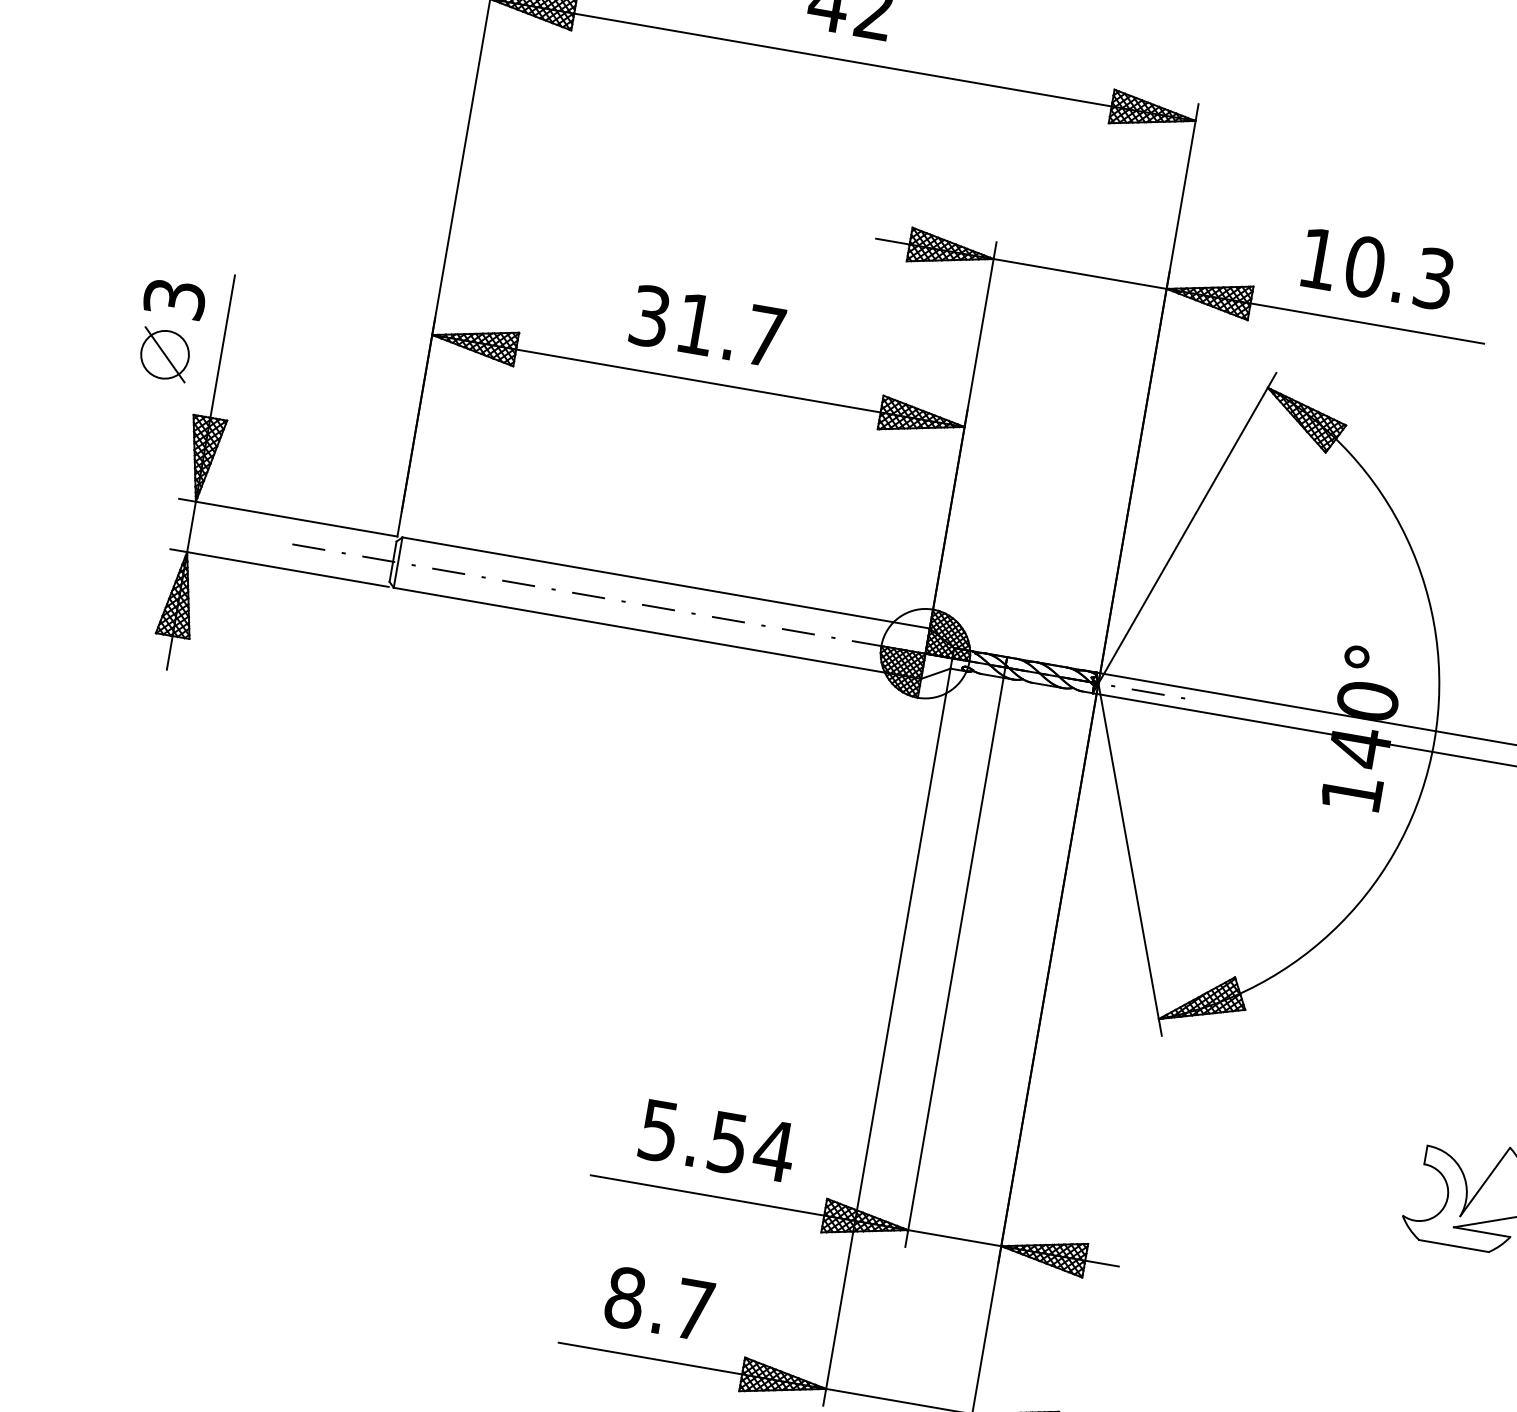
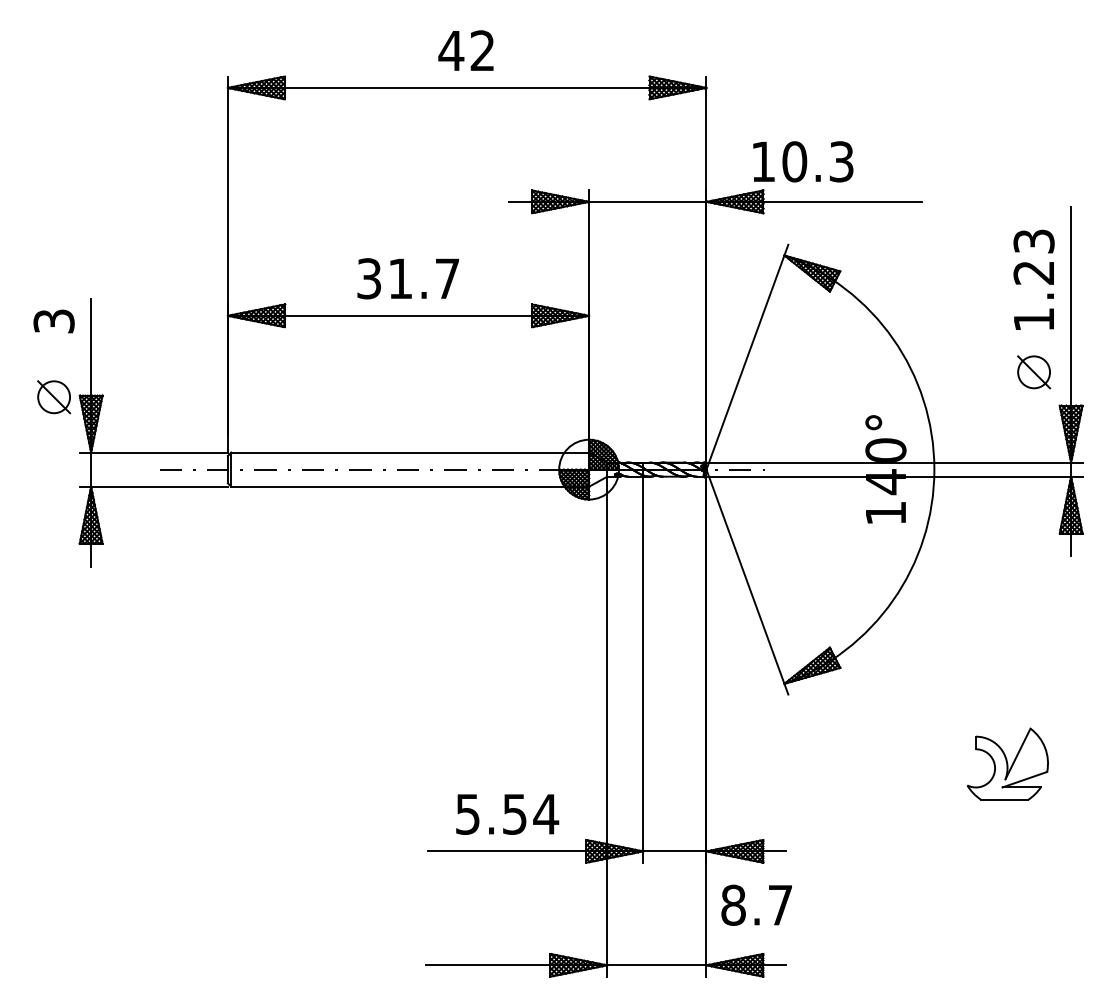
text: (1378, 268) -> (803, 161), moved
part: (165, 355) -> (54, 397), moved
text: (659, 1302) -> (756, 904), moved

